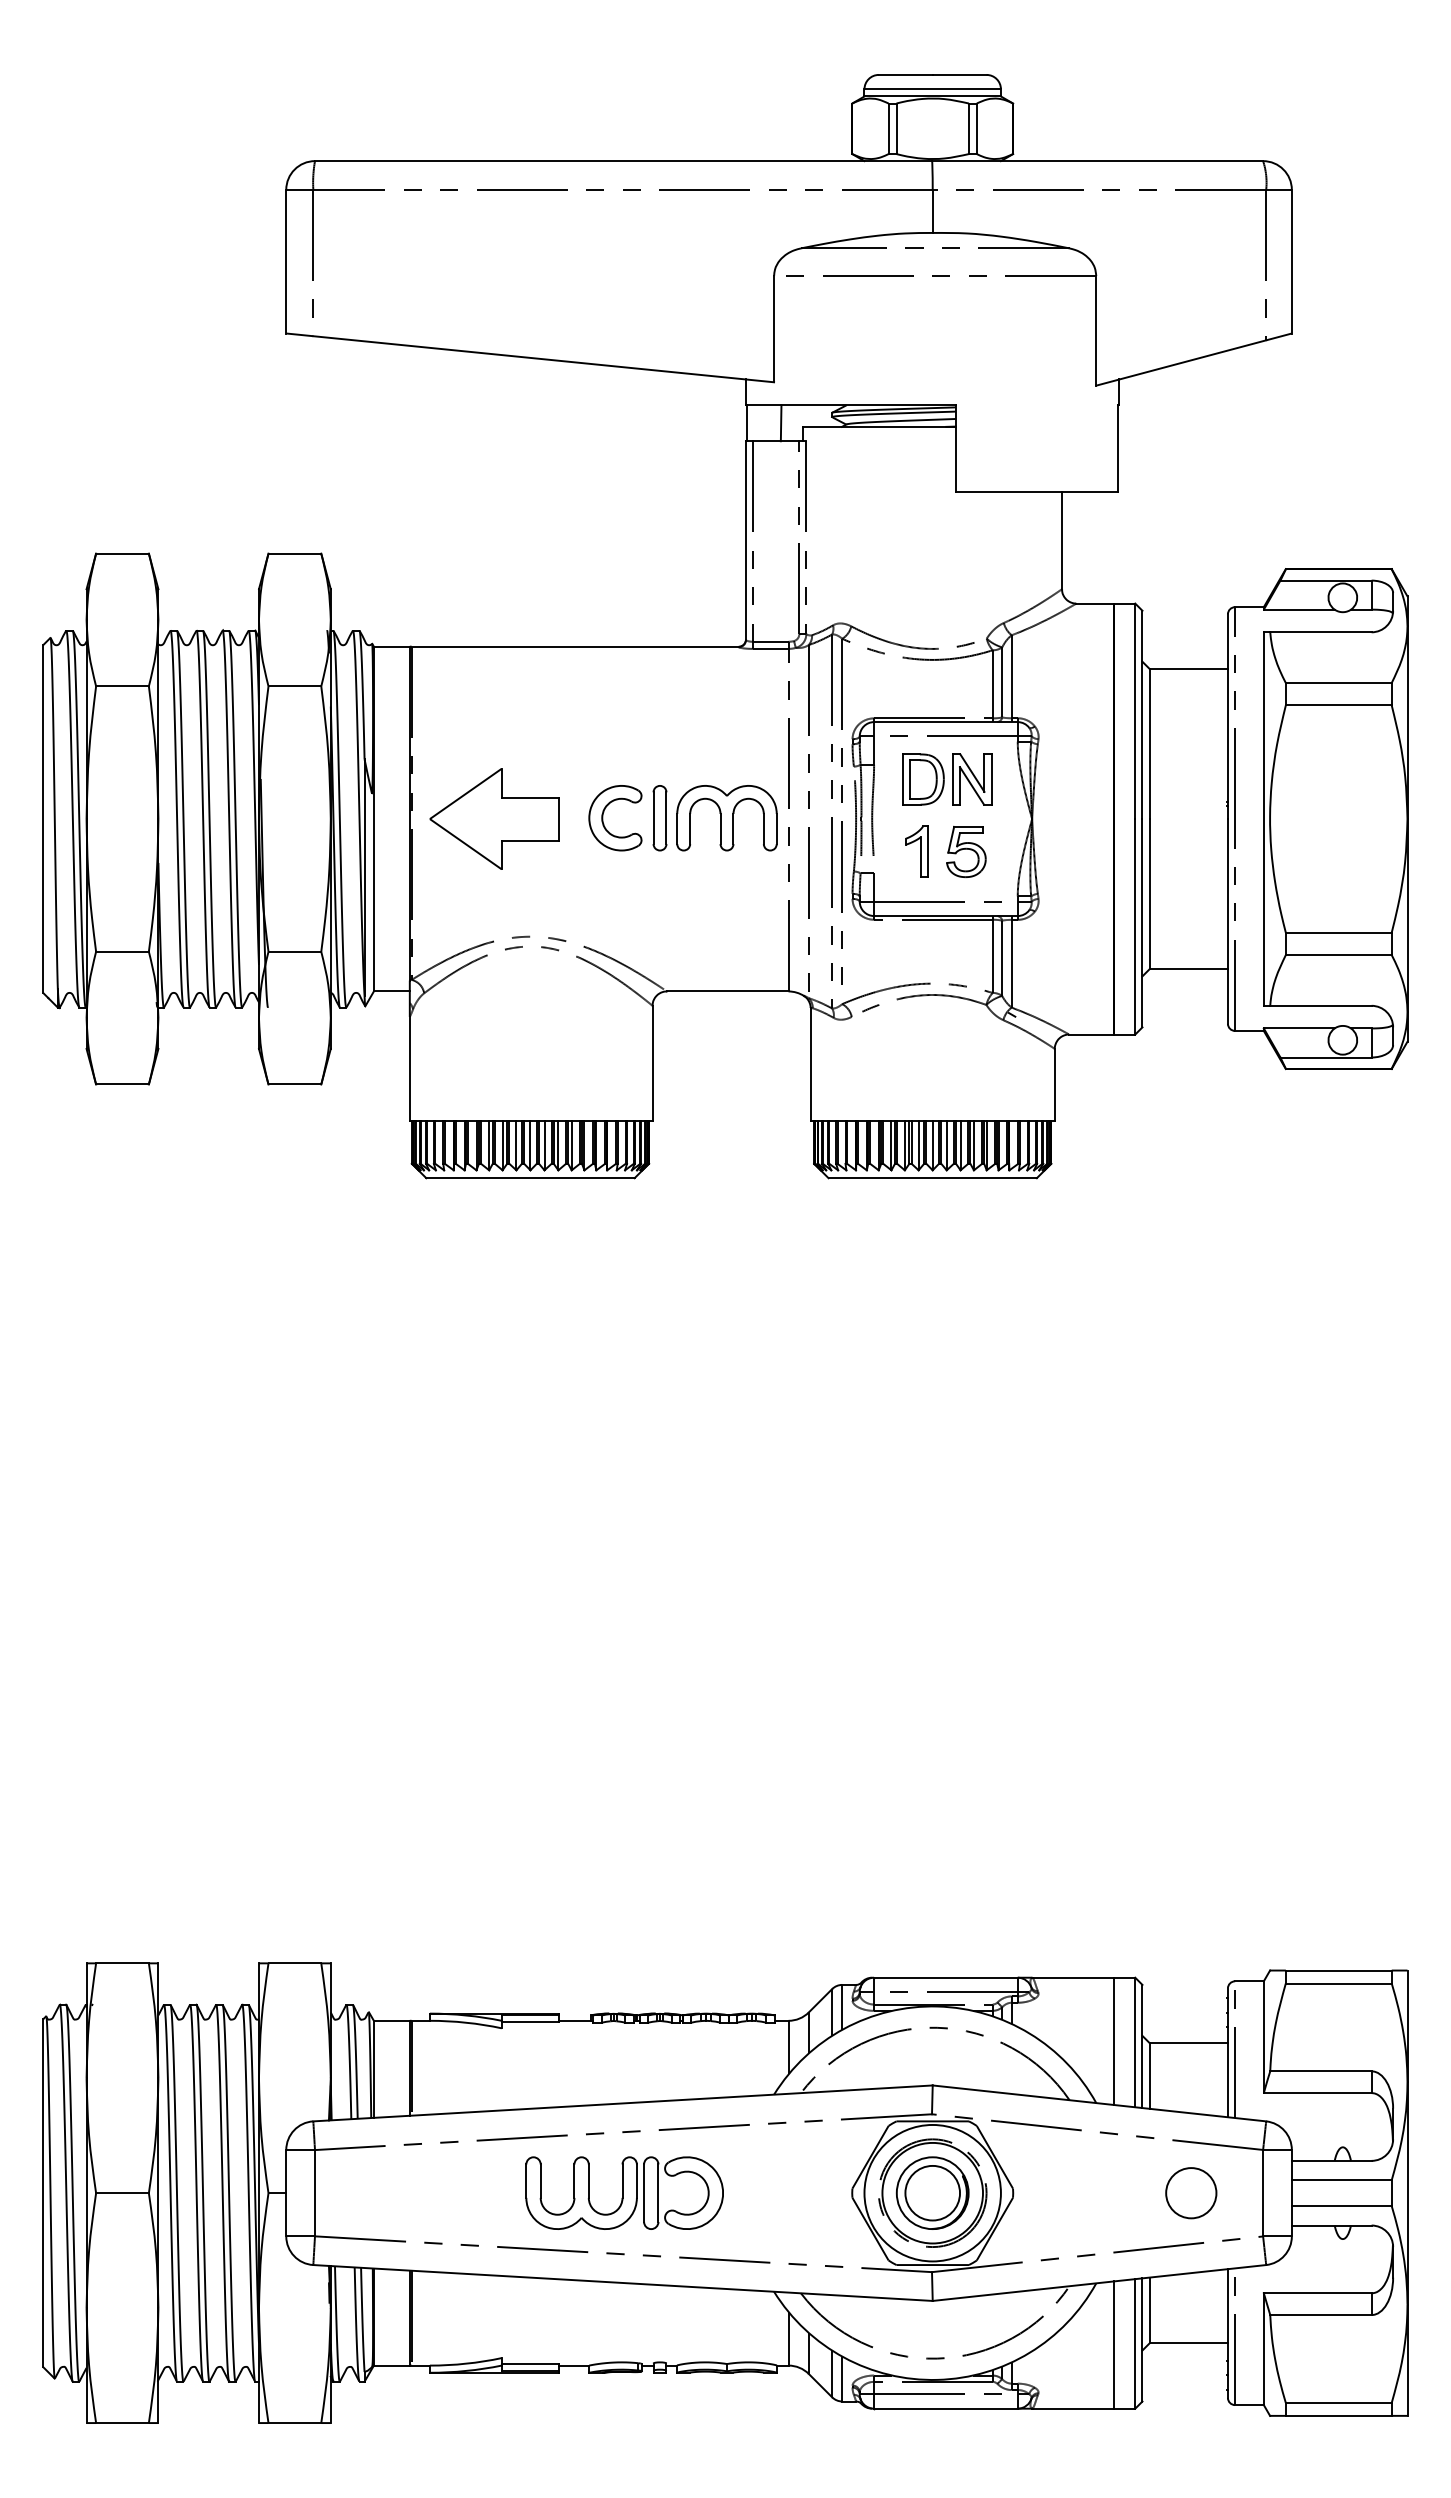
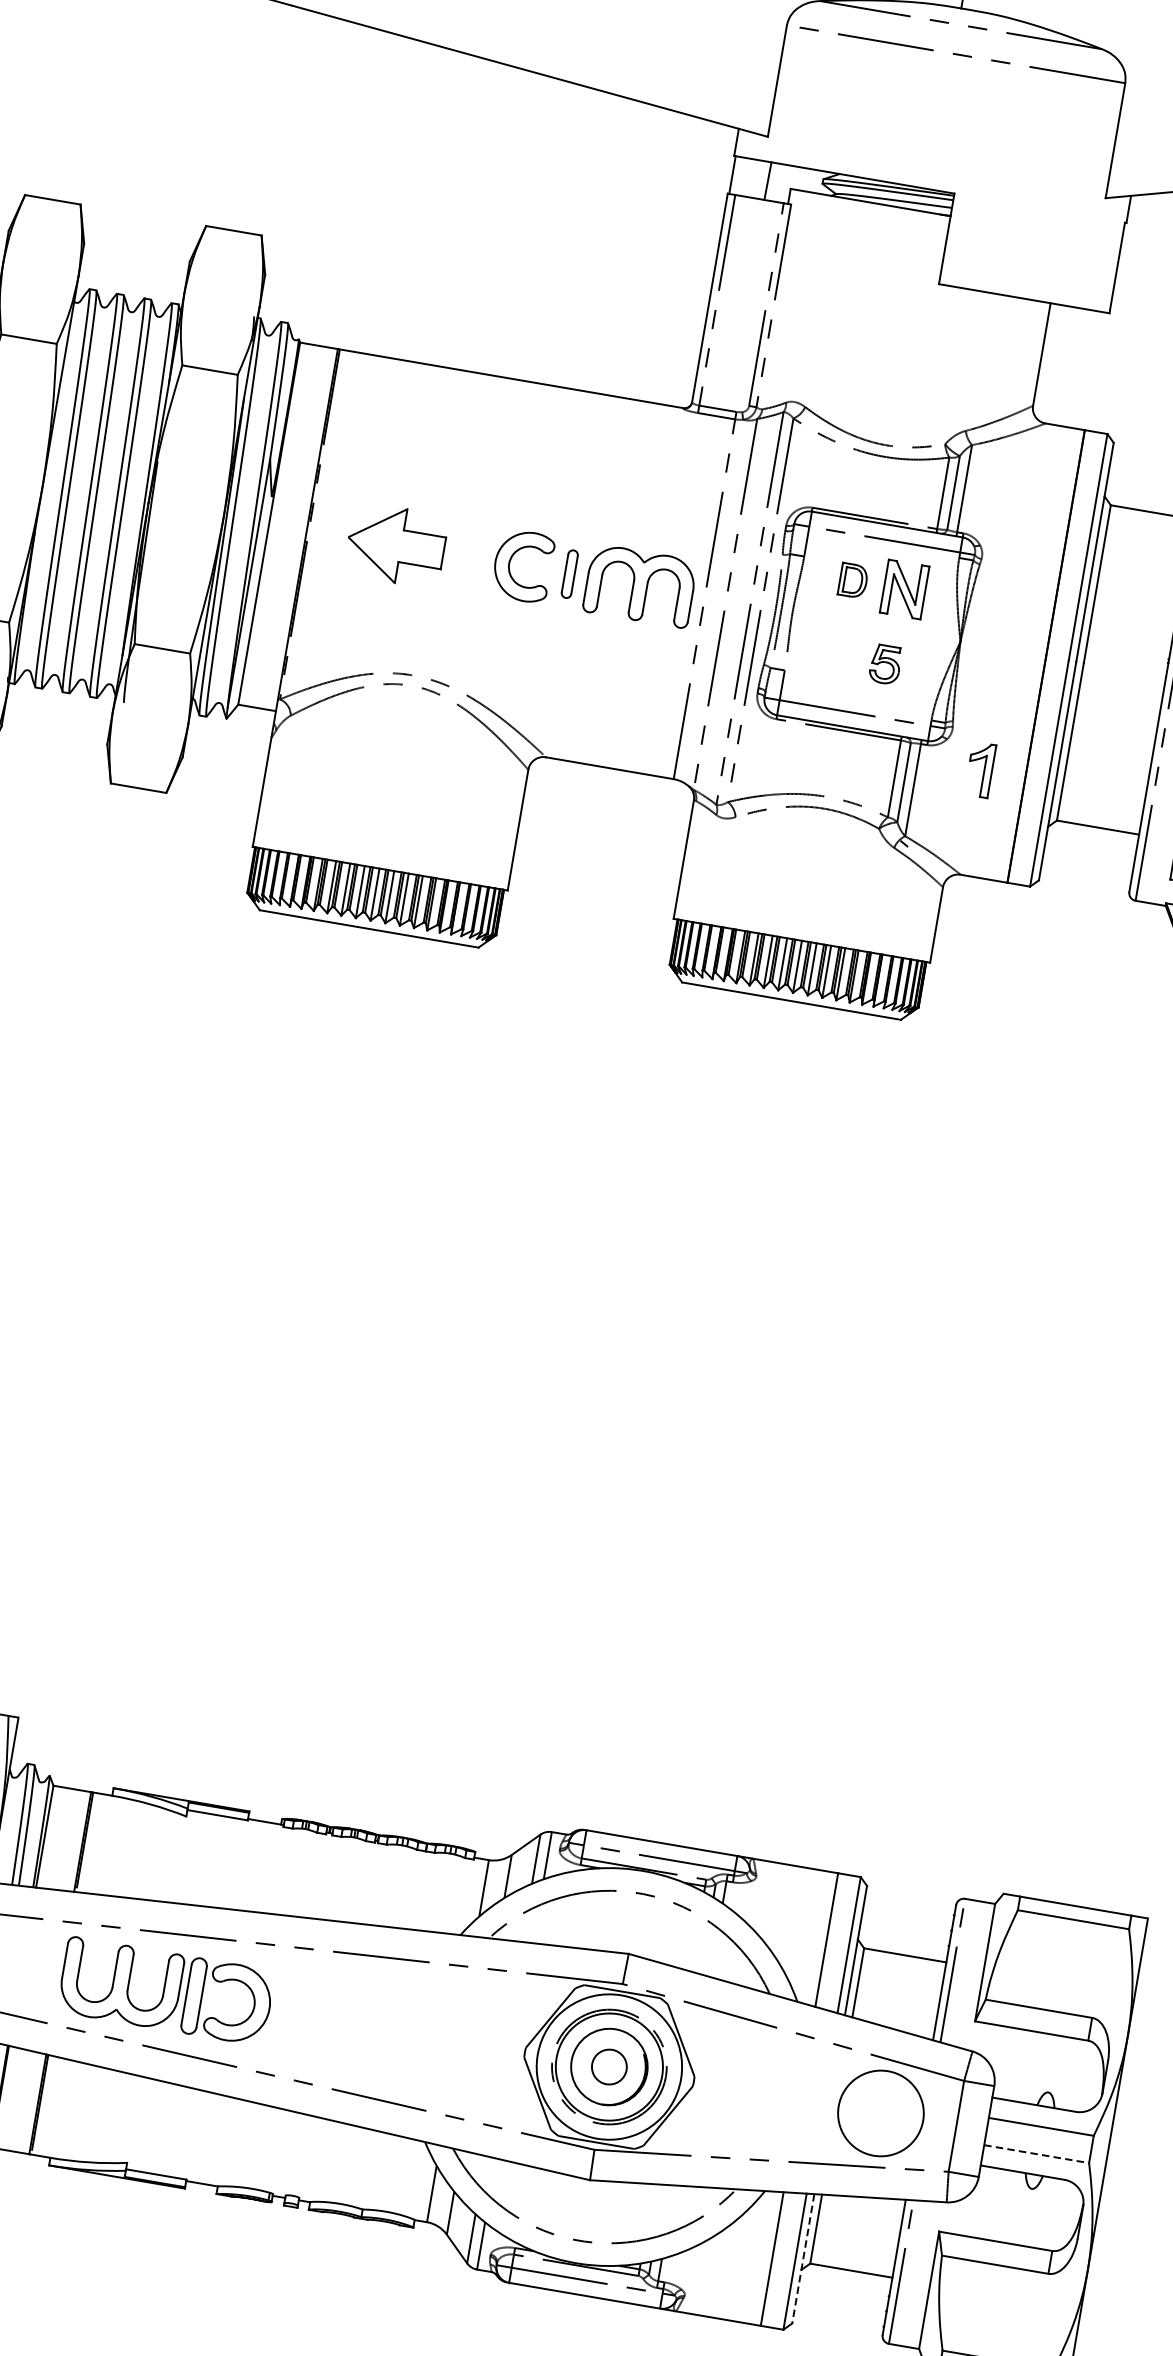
part: (923, 779) -> (853, 580), size x0.6
part: (494, 818) -> (395, 544), size x0.7
part: (659, 818) -> (569, 574), size x0.7
part: (916, 851) -> (980, 769), moved
part: (966, 851) -> (885, 664), size x0.7
part: (624, 2192) -> (166, 1990), moved
circle: (932, 2192) -> (609, 2066), size x0.6
circle: (1191, 2193) -> (881, 2113), size x1.6
line: (1341, 2206) -> (1036, 2154), solid -> dashed
line: (1142, 2339) -> (803, 2258), solid -> dashed

